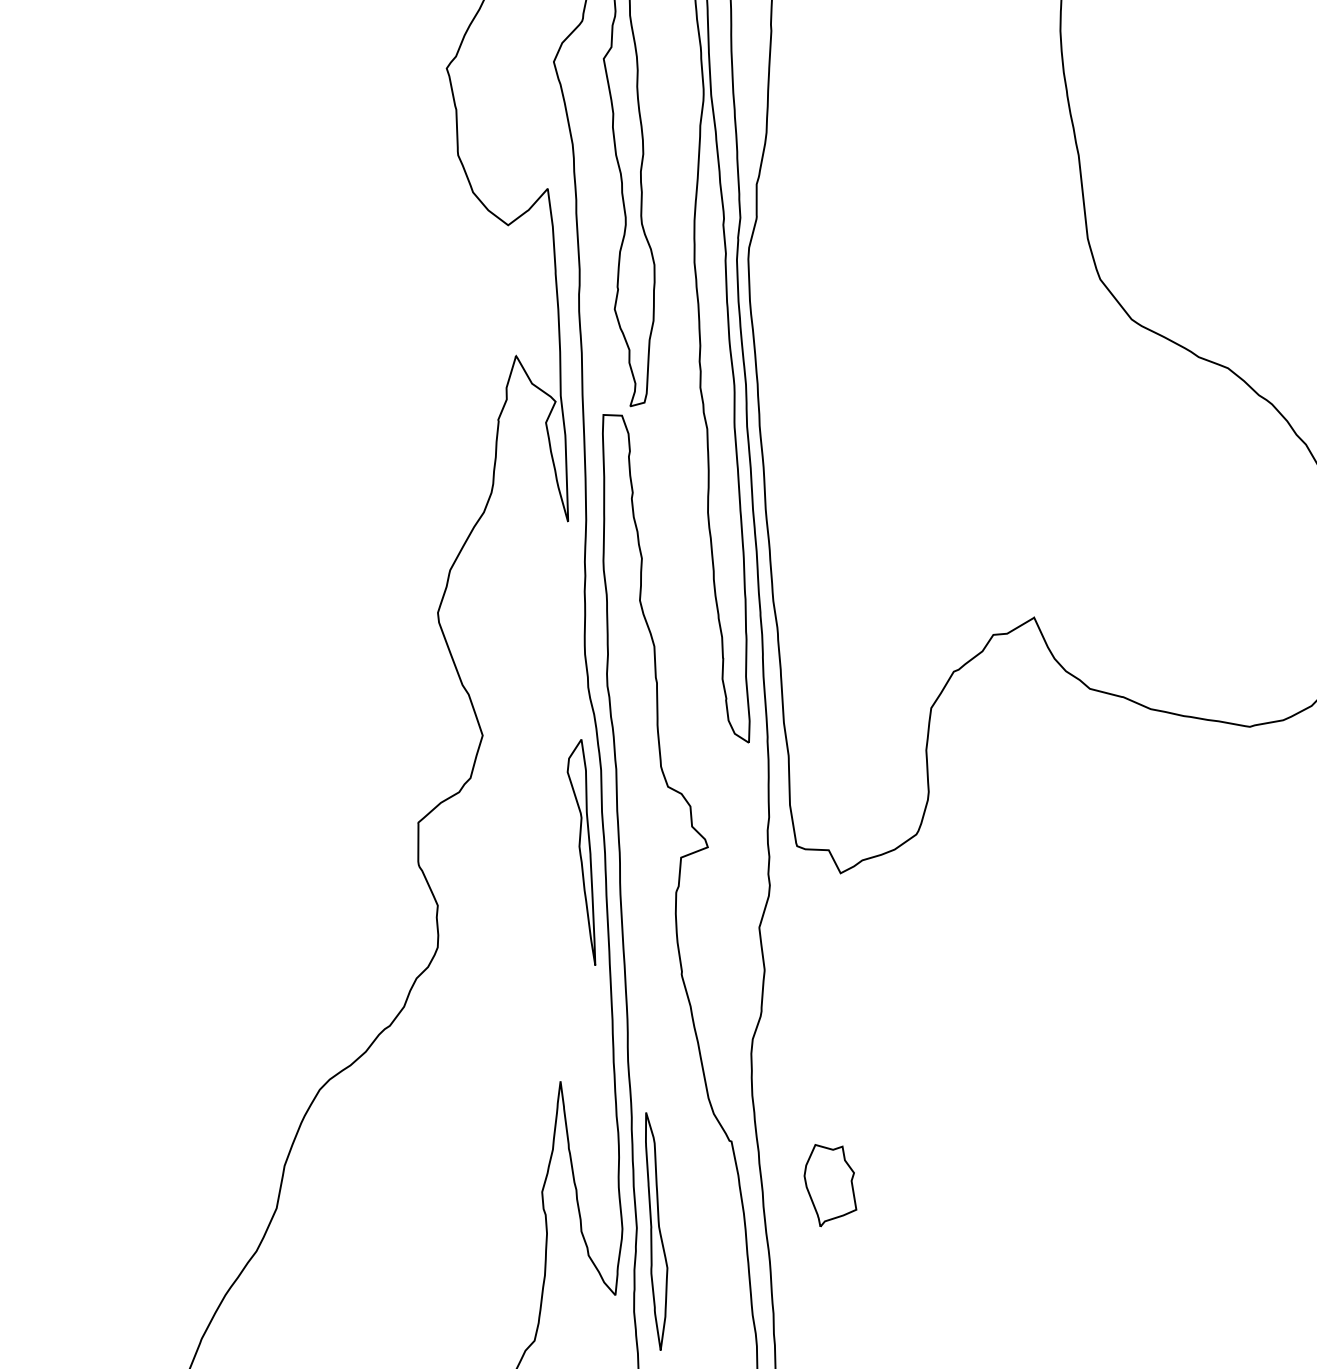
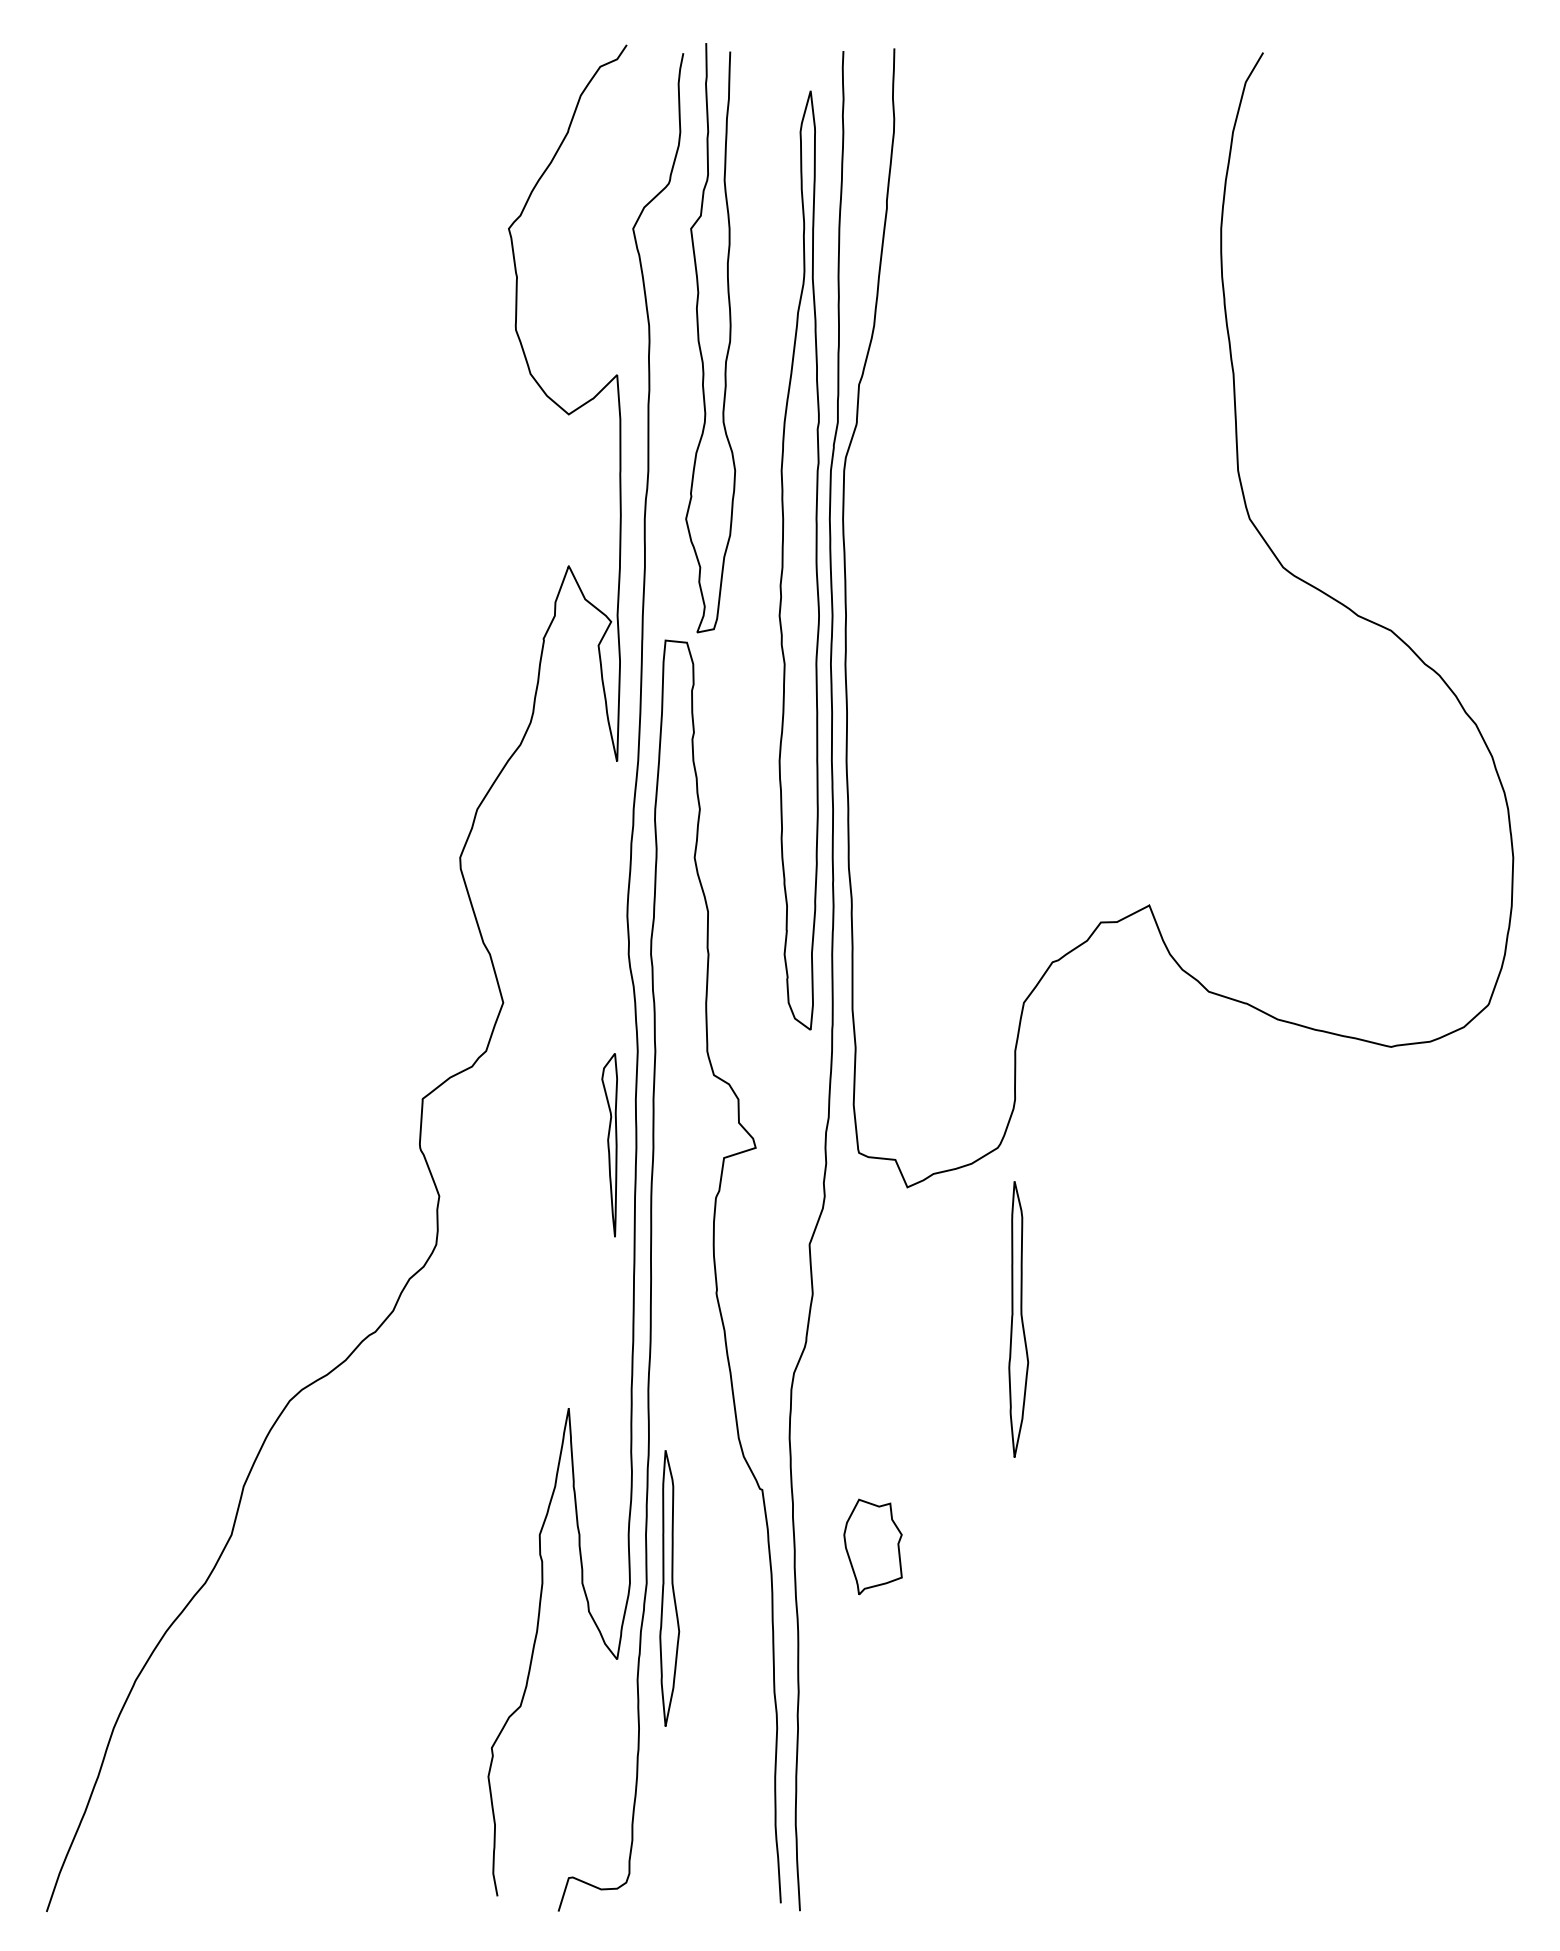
part: (581, 852) -> (609, 1144), size x0.7
part: (943, 981) -> (1018, 1319), added

